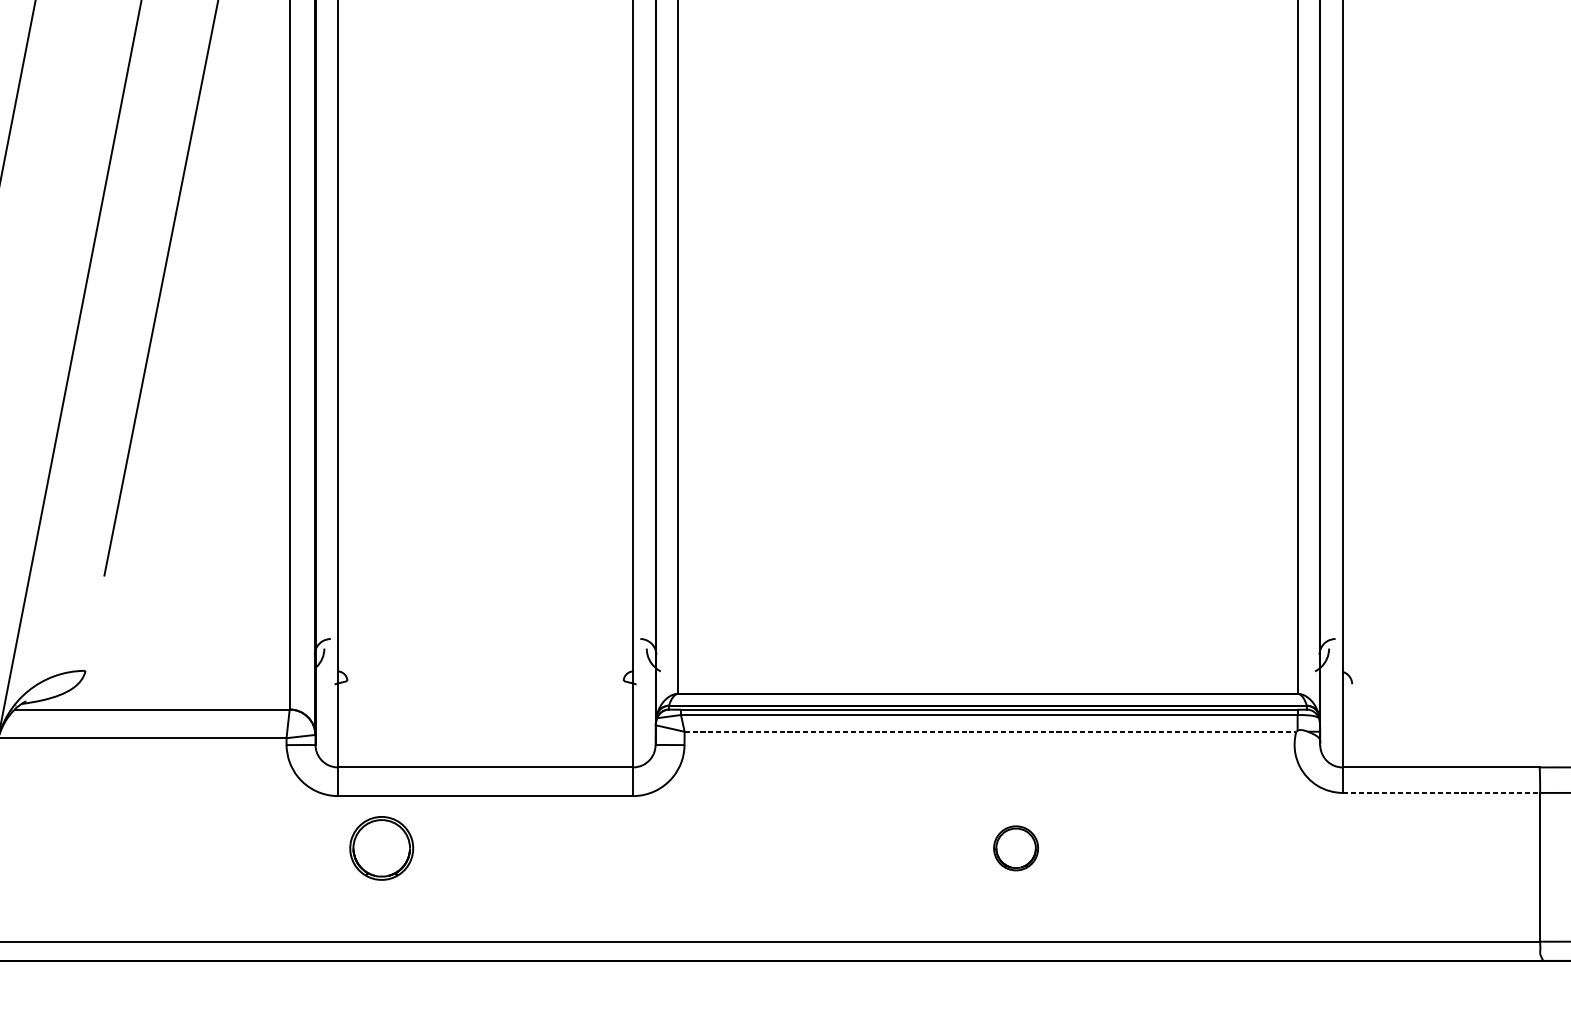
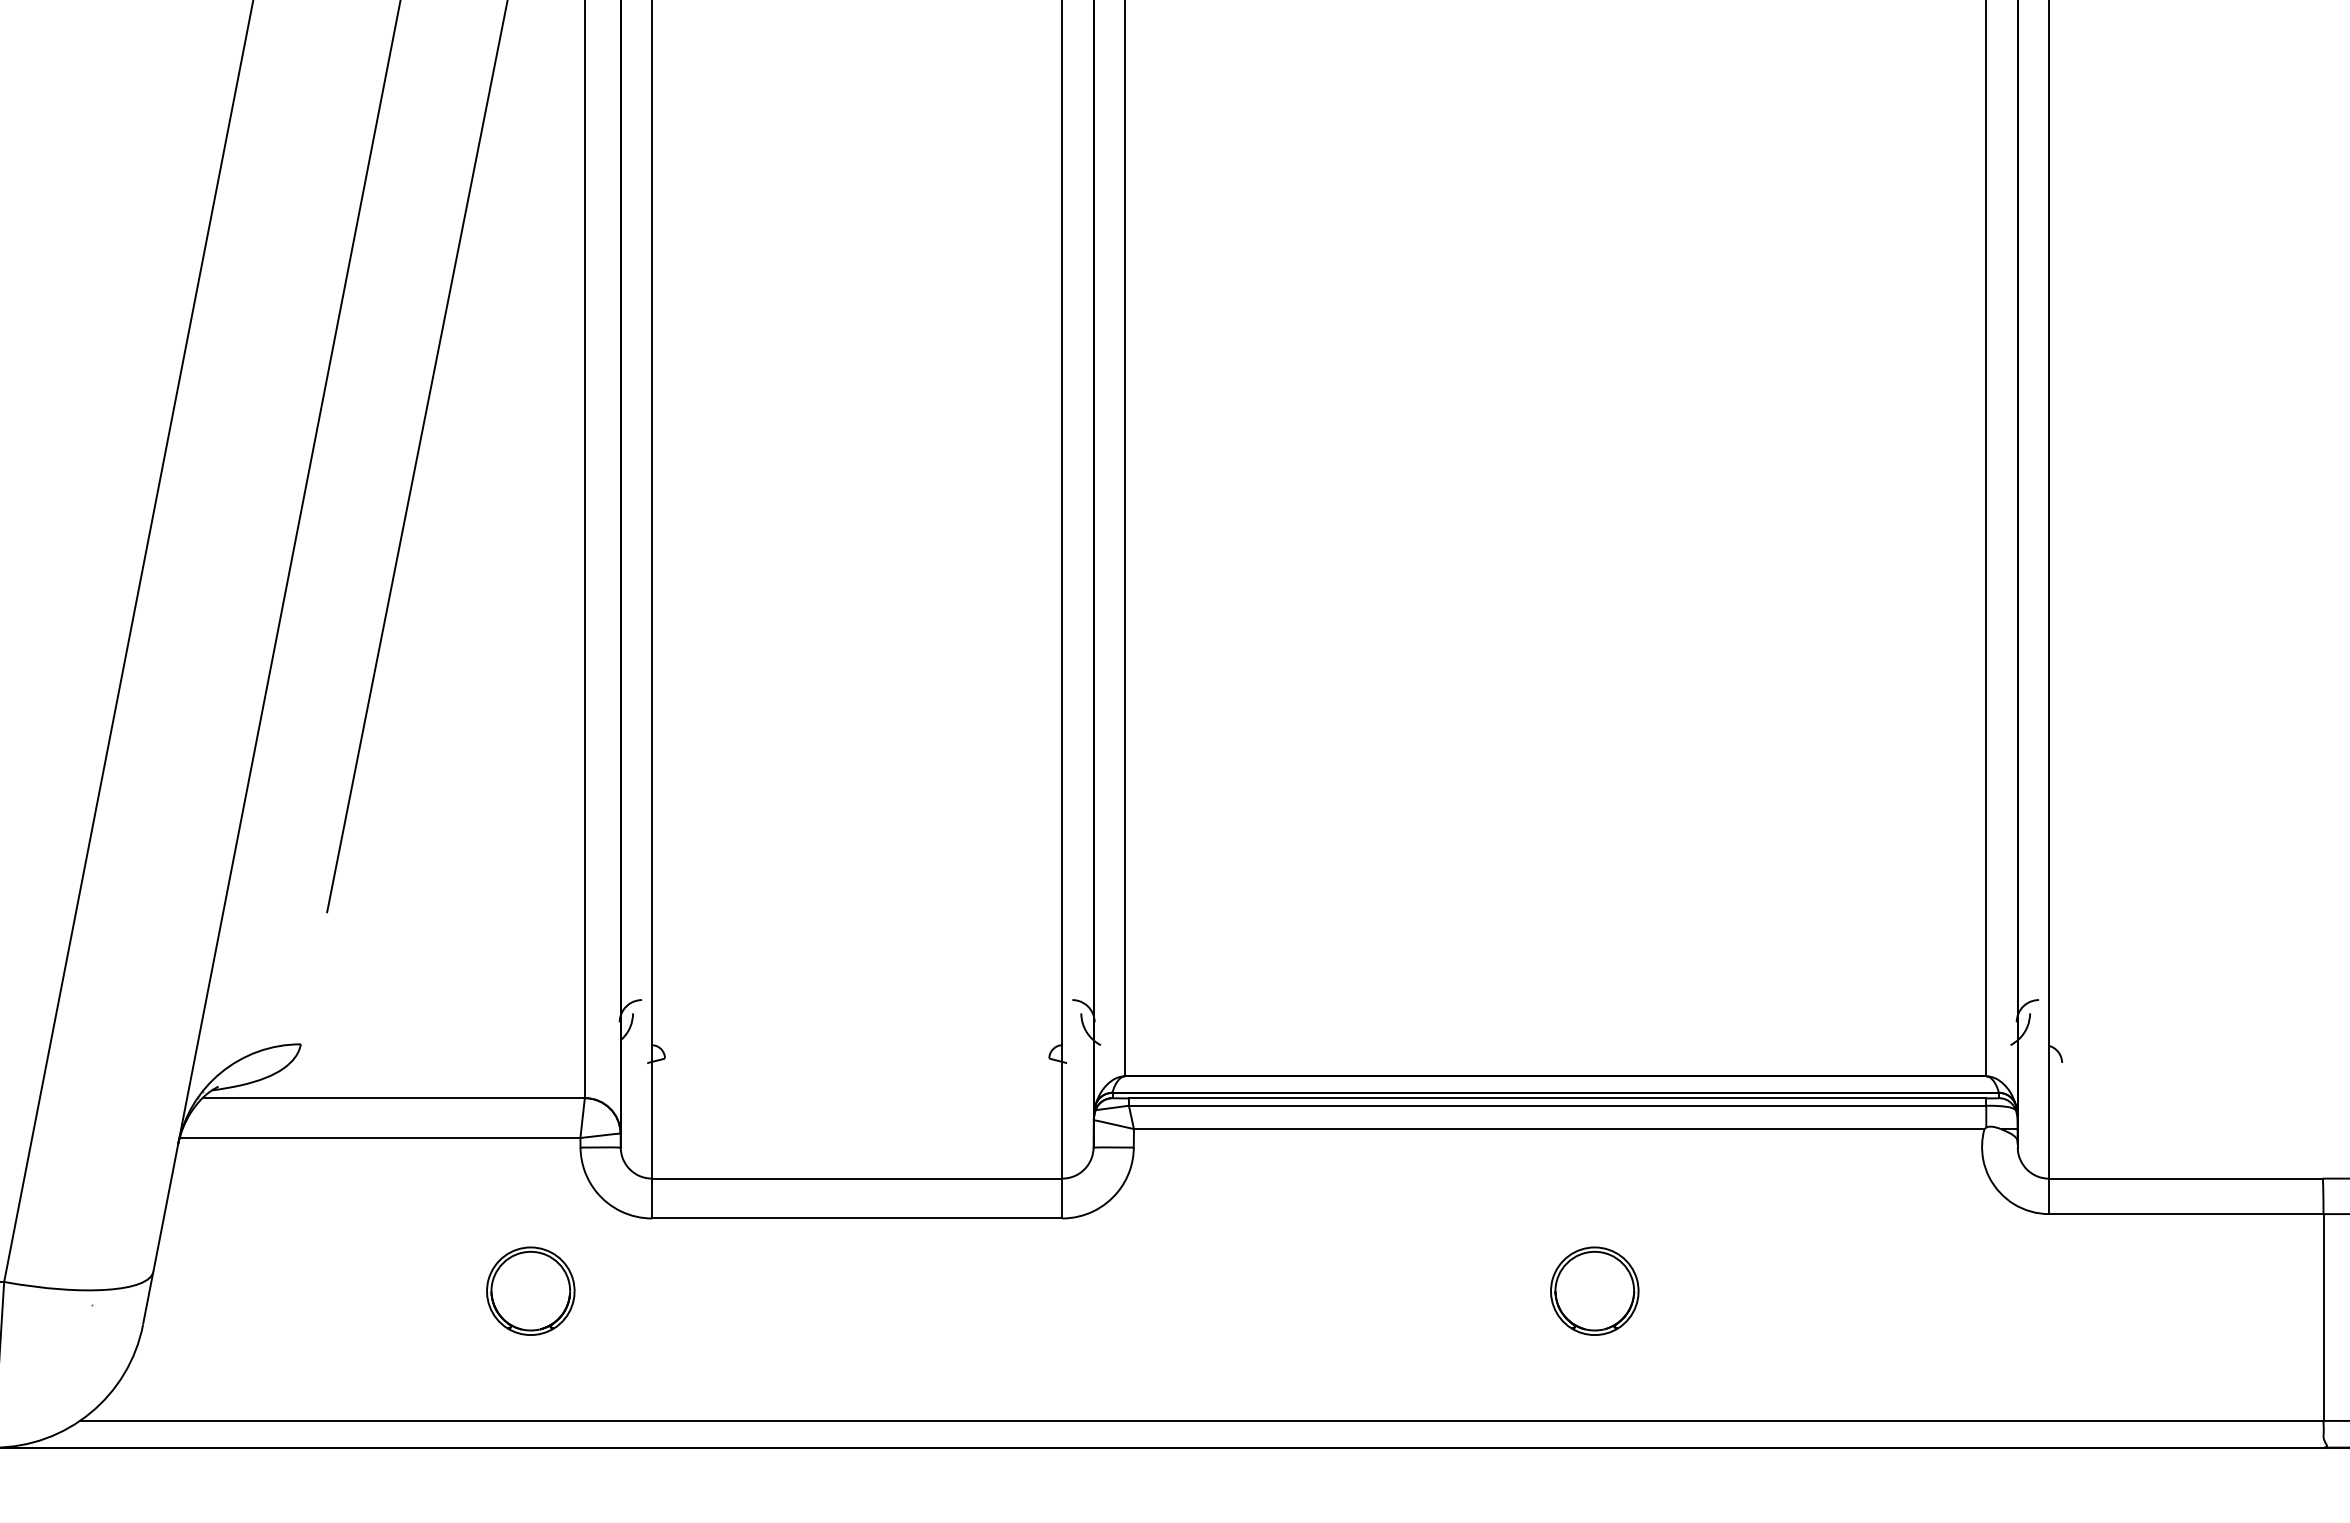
line: (990, 732) -> (1559, 1129), dashed -> solid
line: (1441, 793) -> (2186, 1214), dashed -> solid
part: (381, 847) -> (530, 1290), moved
part: (1015, 847) -> (1594, 1290), size x1.43

